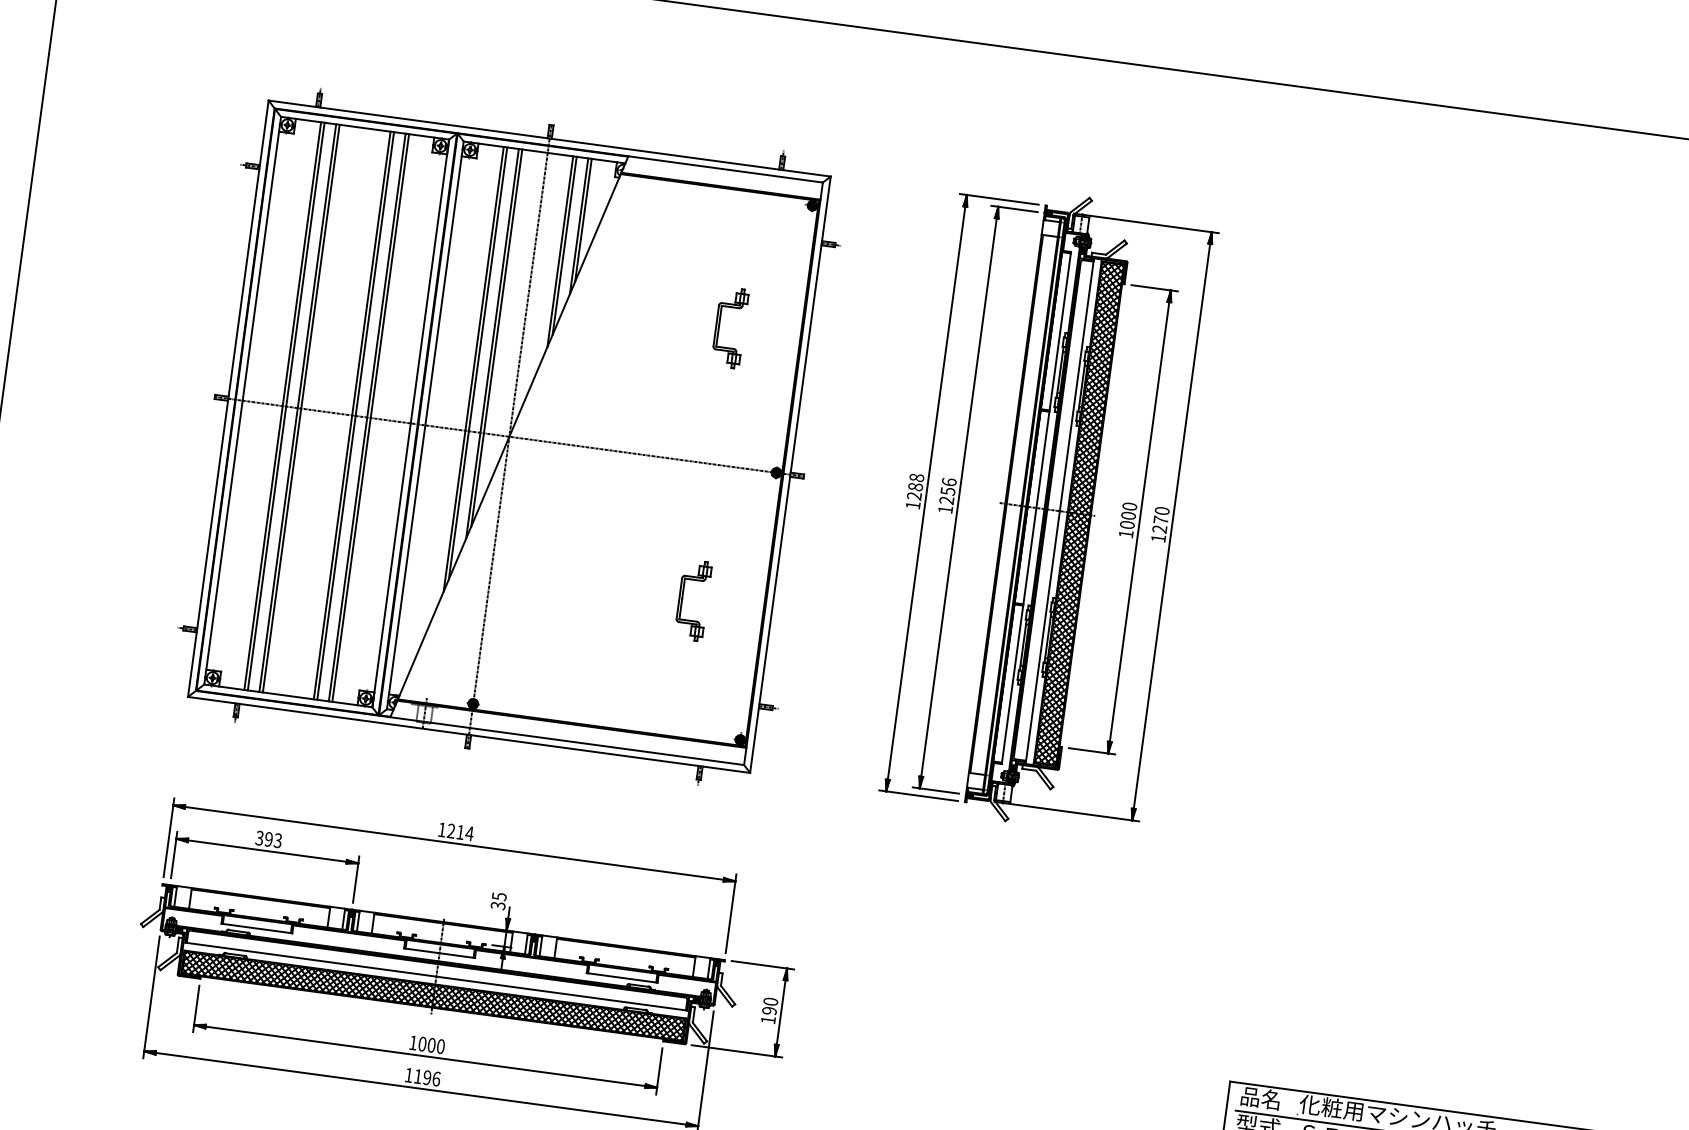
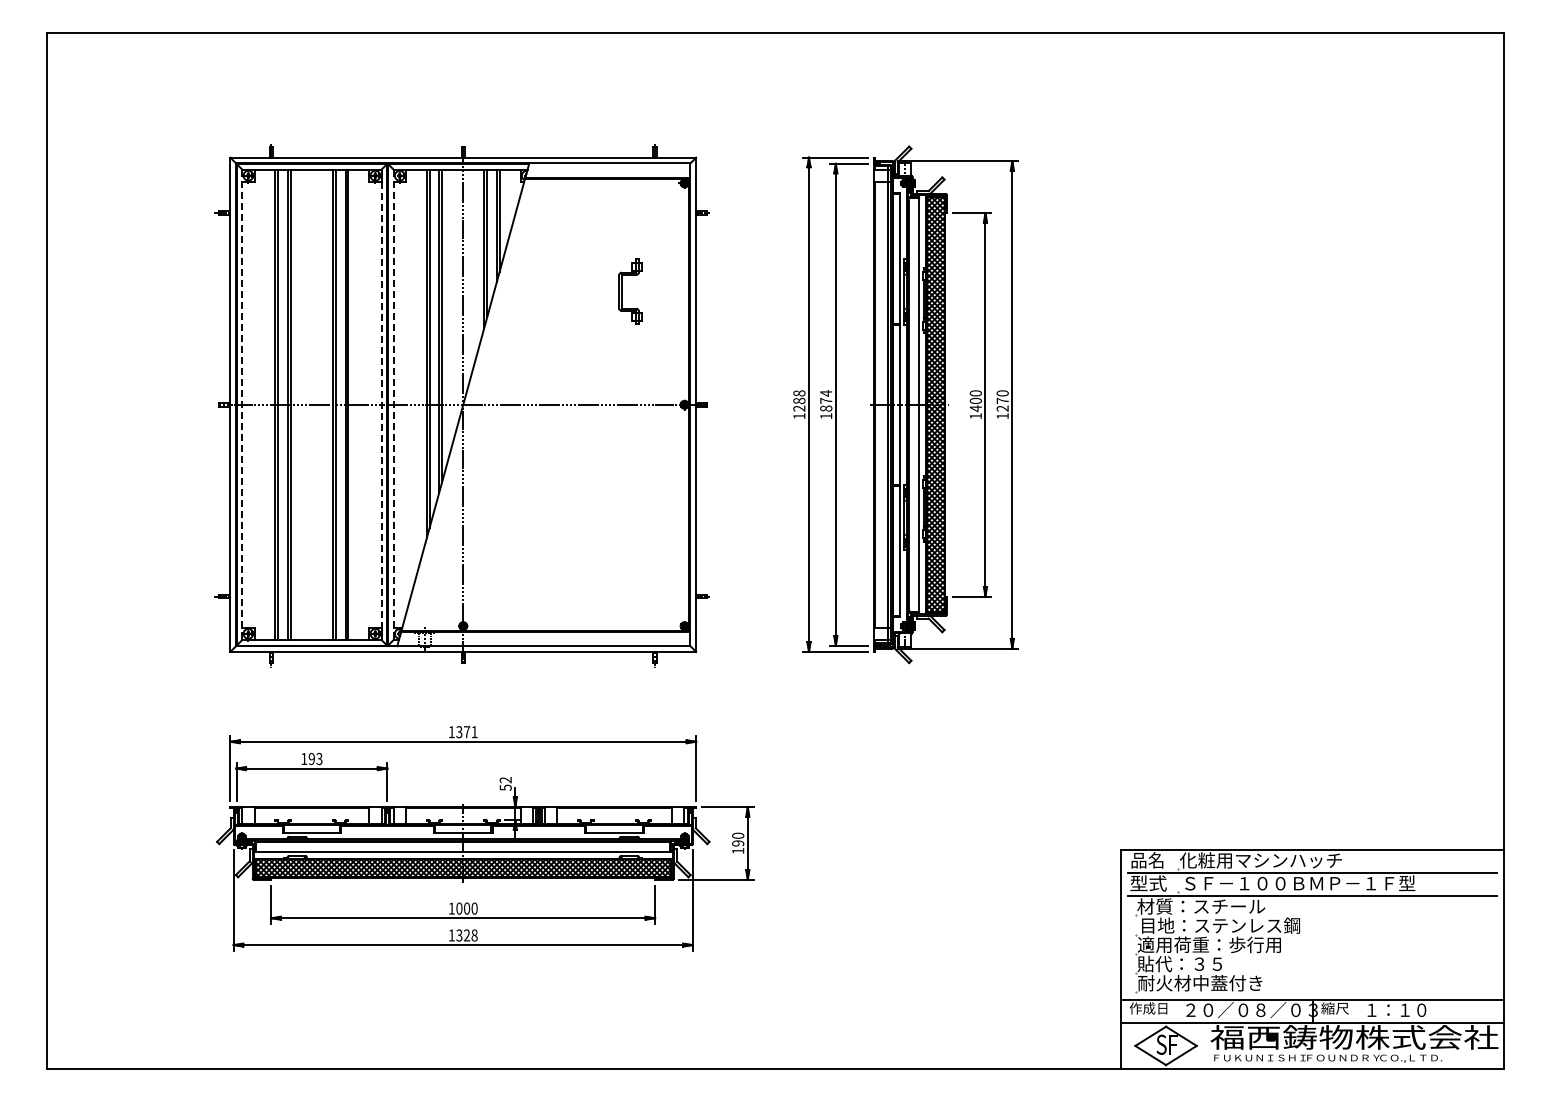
line: (242, 401) -> (242, 405), solid -> dashed
line: (410, 423) -> (381, 404), solid -> dashed
line: (425, 426) -> (393, 405), solid -> dashed
text: (948, 490) -> (826, 400), 1256 -> 1874
text: (1126, 524) -> (975, 408), 1000 -> 1400
part: (683, 598) -> (622, 517), removed
text: (459, 832) -> (466, 732), 1214 -> 1371
text: (260, 837) -> (304, 758), 393 -> 193
text: (498, 900) -> (505, 783), 35 -> 52
text: (426, 1077) -> (466, 935), 1196 -> 1328

